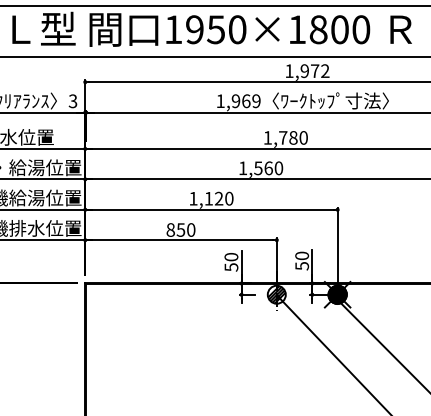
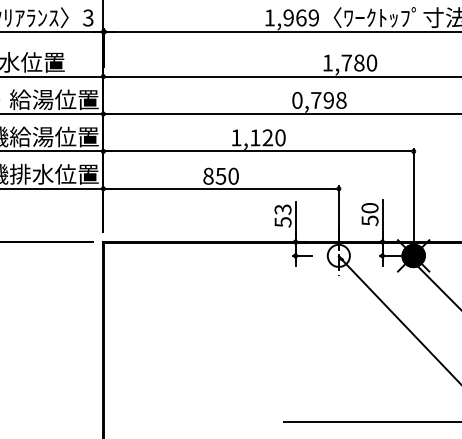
text: (261, 168) -> (320, 100), 1,560 -> 0,798
text: (231, 257) -> (283, 210), 50 -> 53
hatch: (276, 294) -> (338, 255), removed

